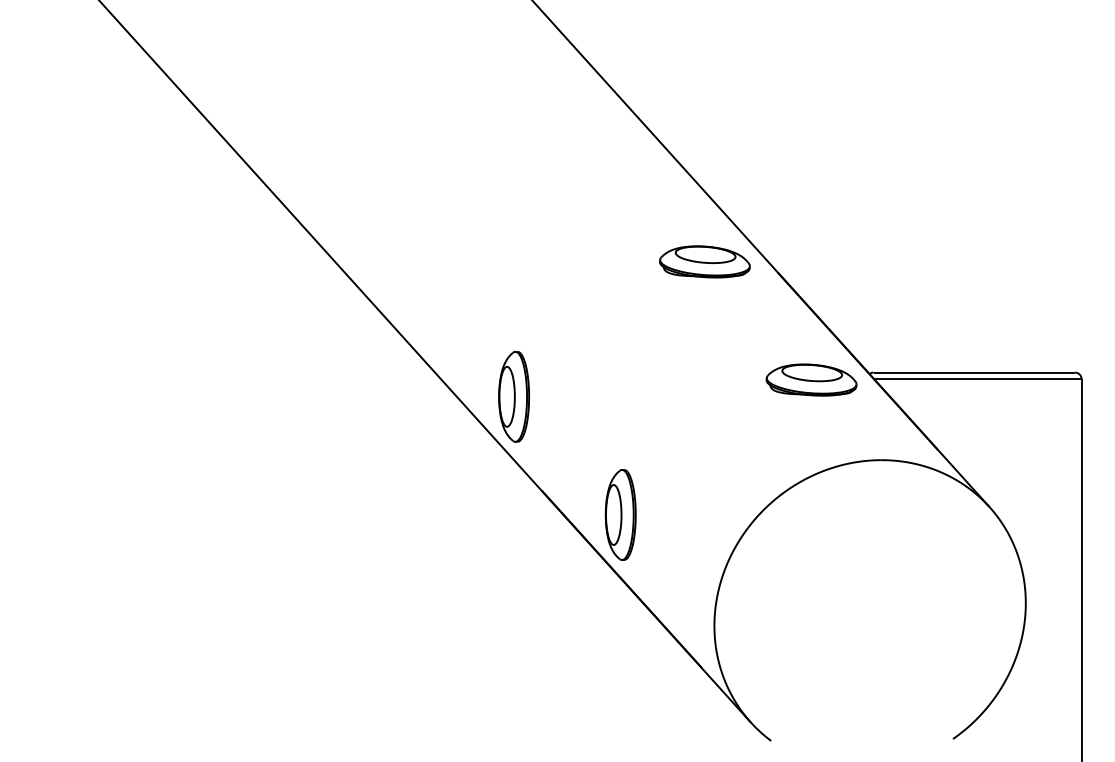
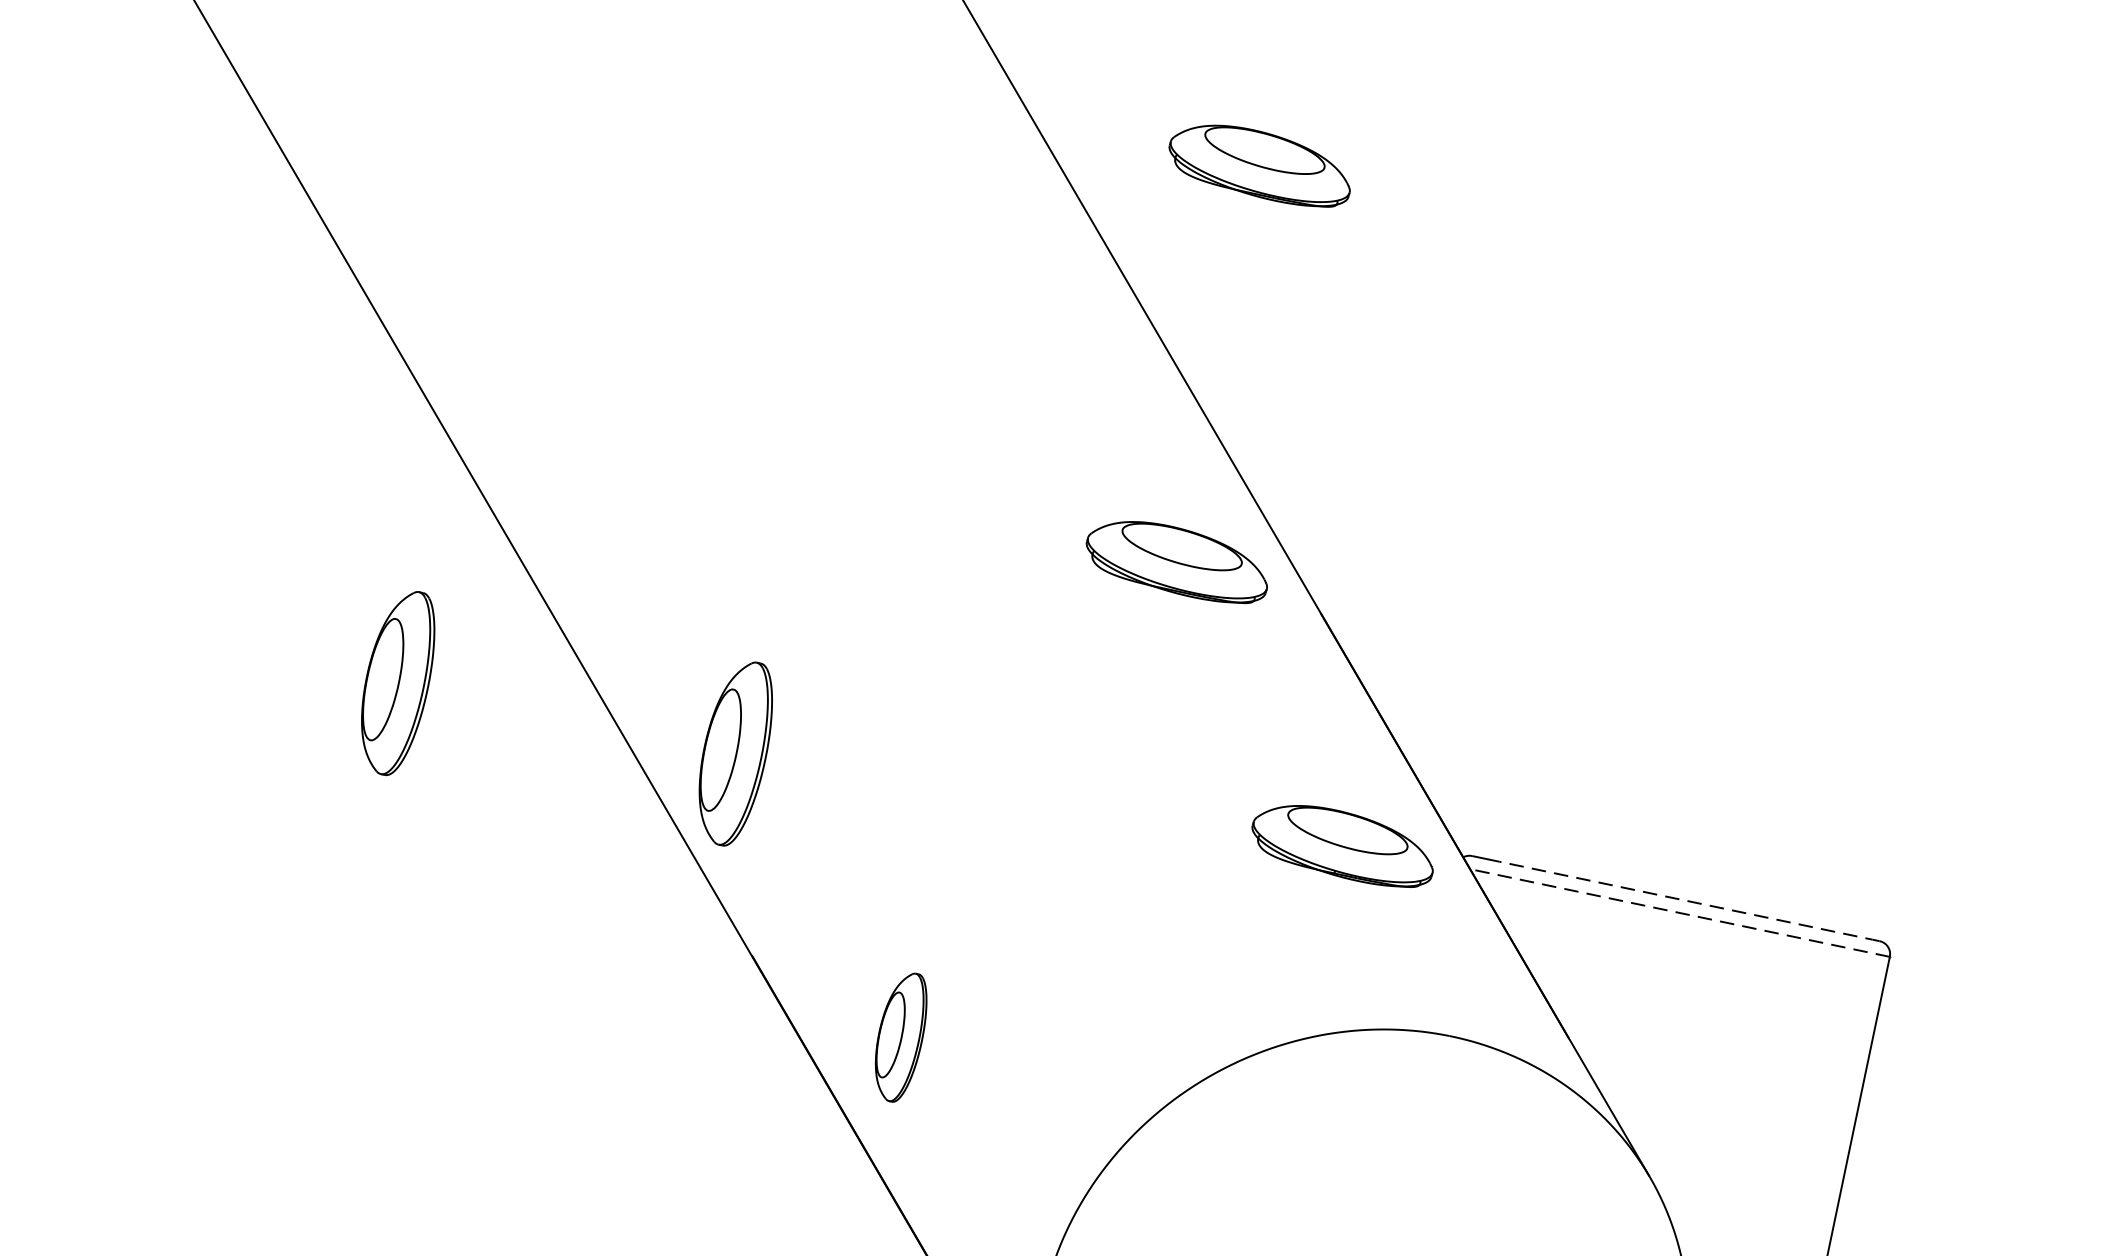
part: (704, 65) -> (1259, 163), added
line: (981, 372) -> (1690, 901), solid -> dashed
line: (977, 379) -> (1679, 913), solid -> dashed
part: (346, 396) -> (396, 681), added
part: (620, 514) -> (900, 1035), size x0.7

